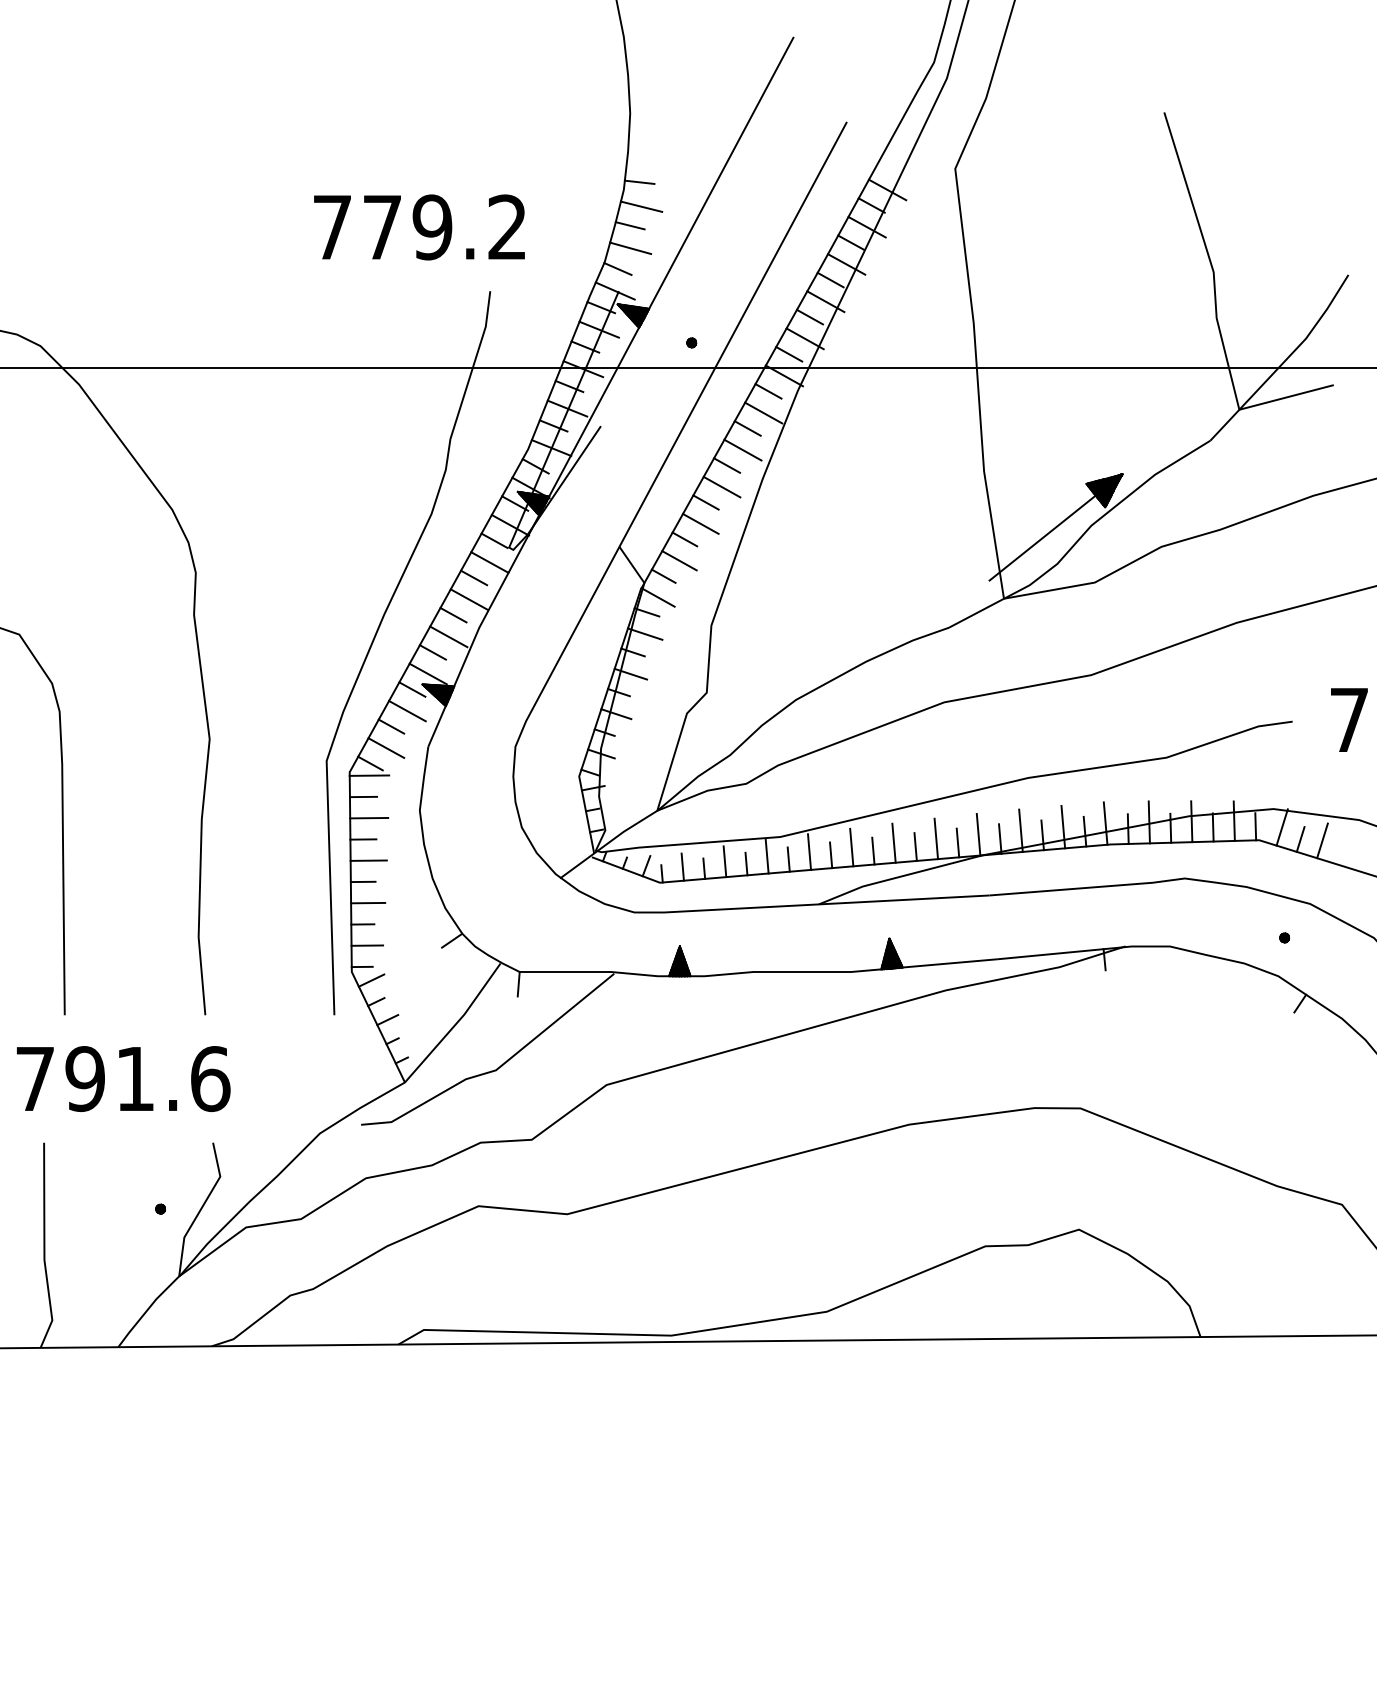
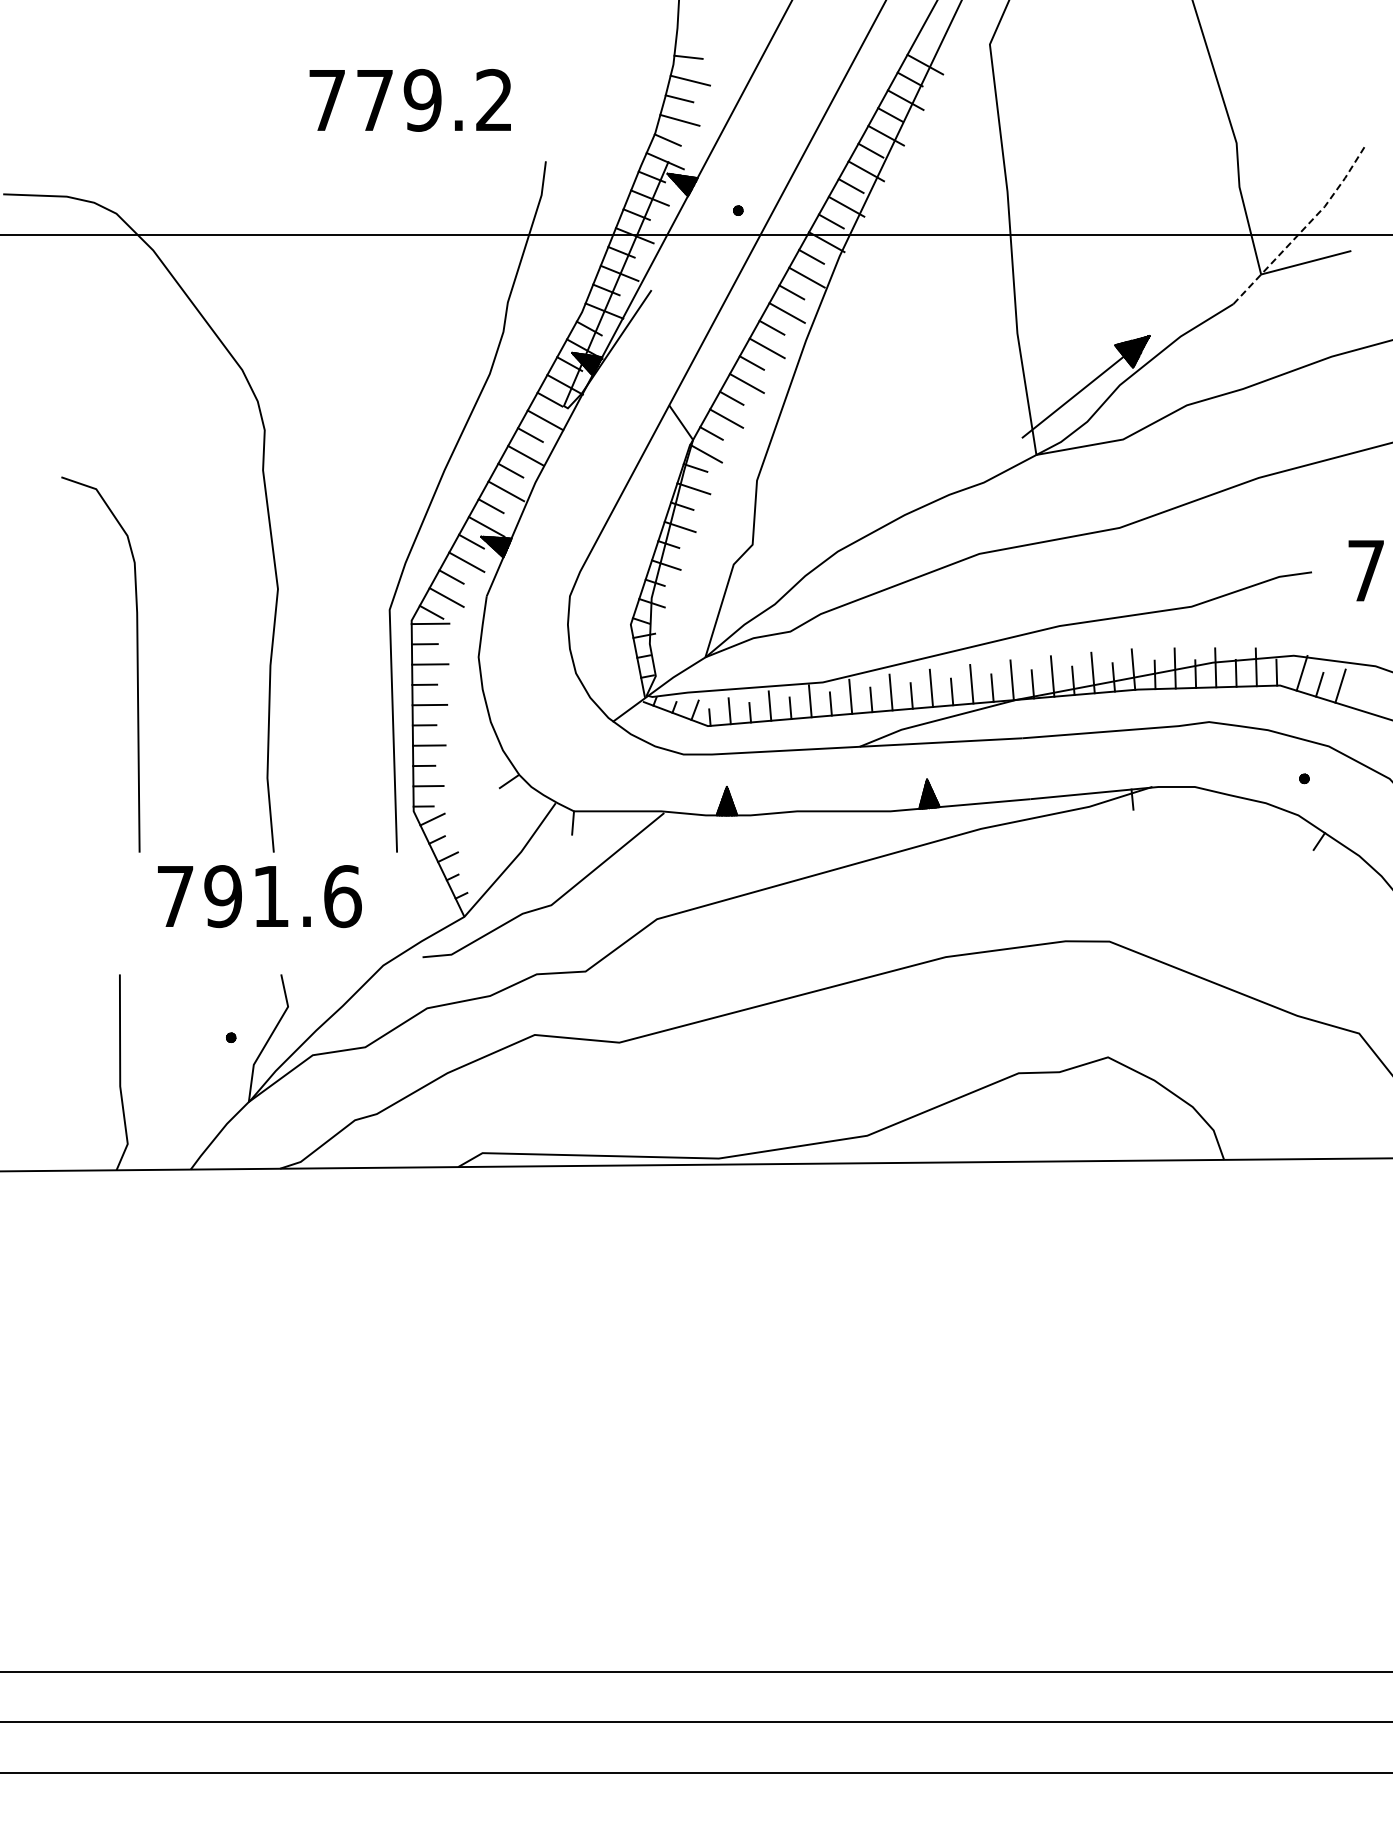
text: (418, 227) -> (409, 100), moved
line: (1285, 360) -> (1305, 227), solid -> dashed
text: (123, 1078) -> (259, 896), moved

